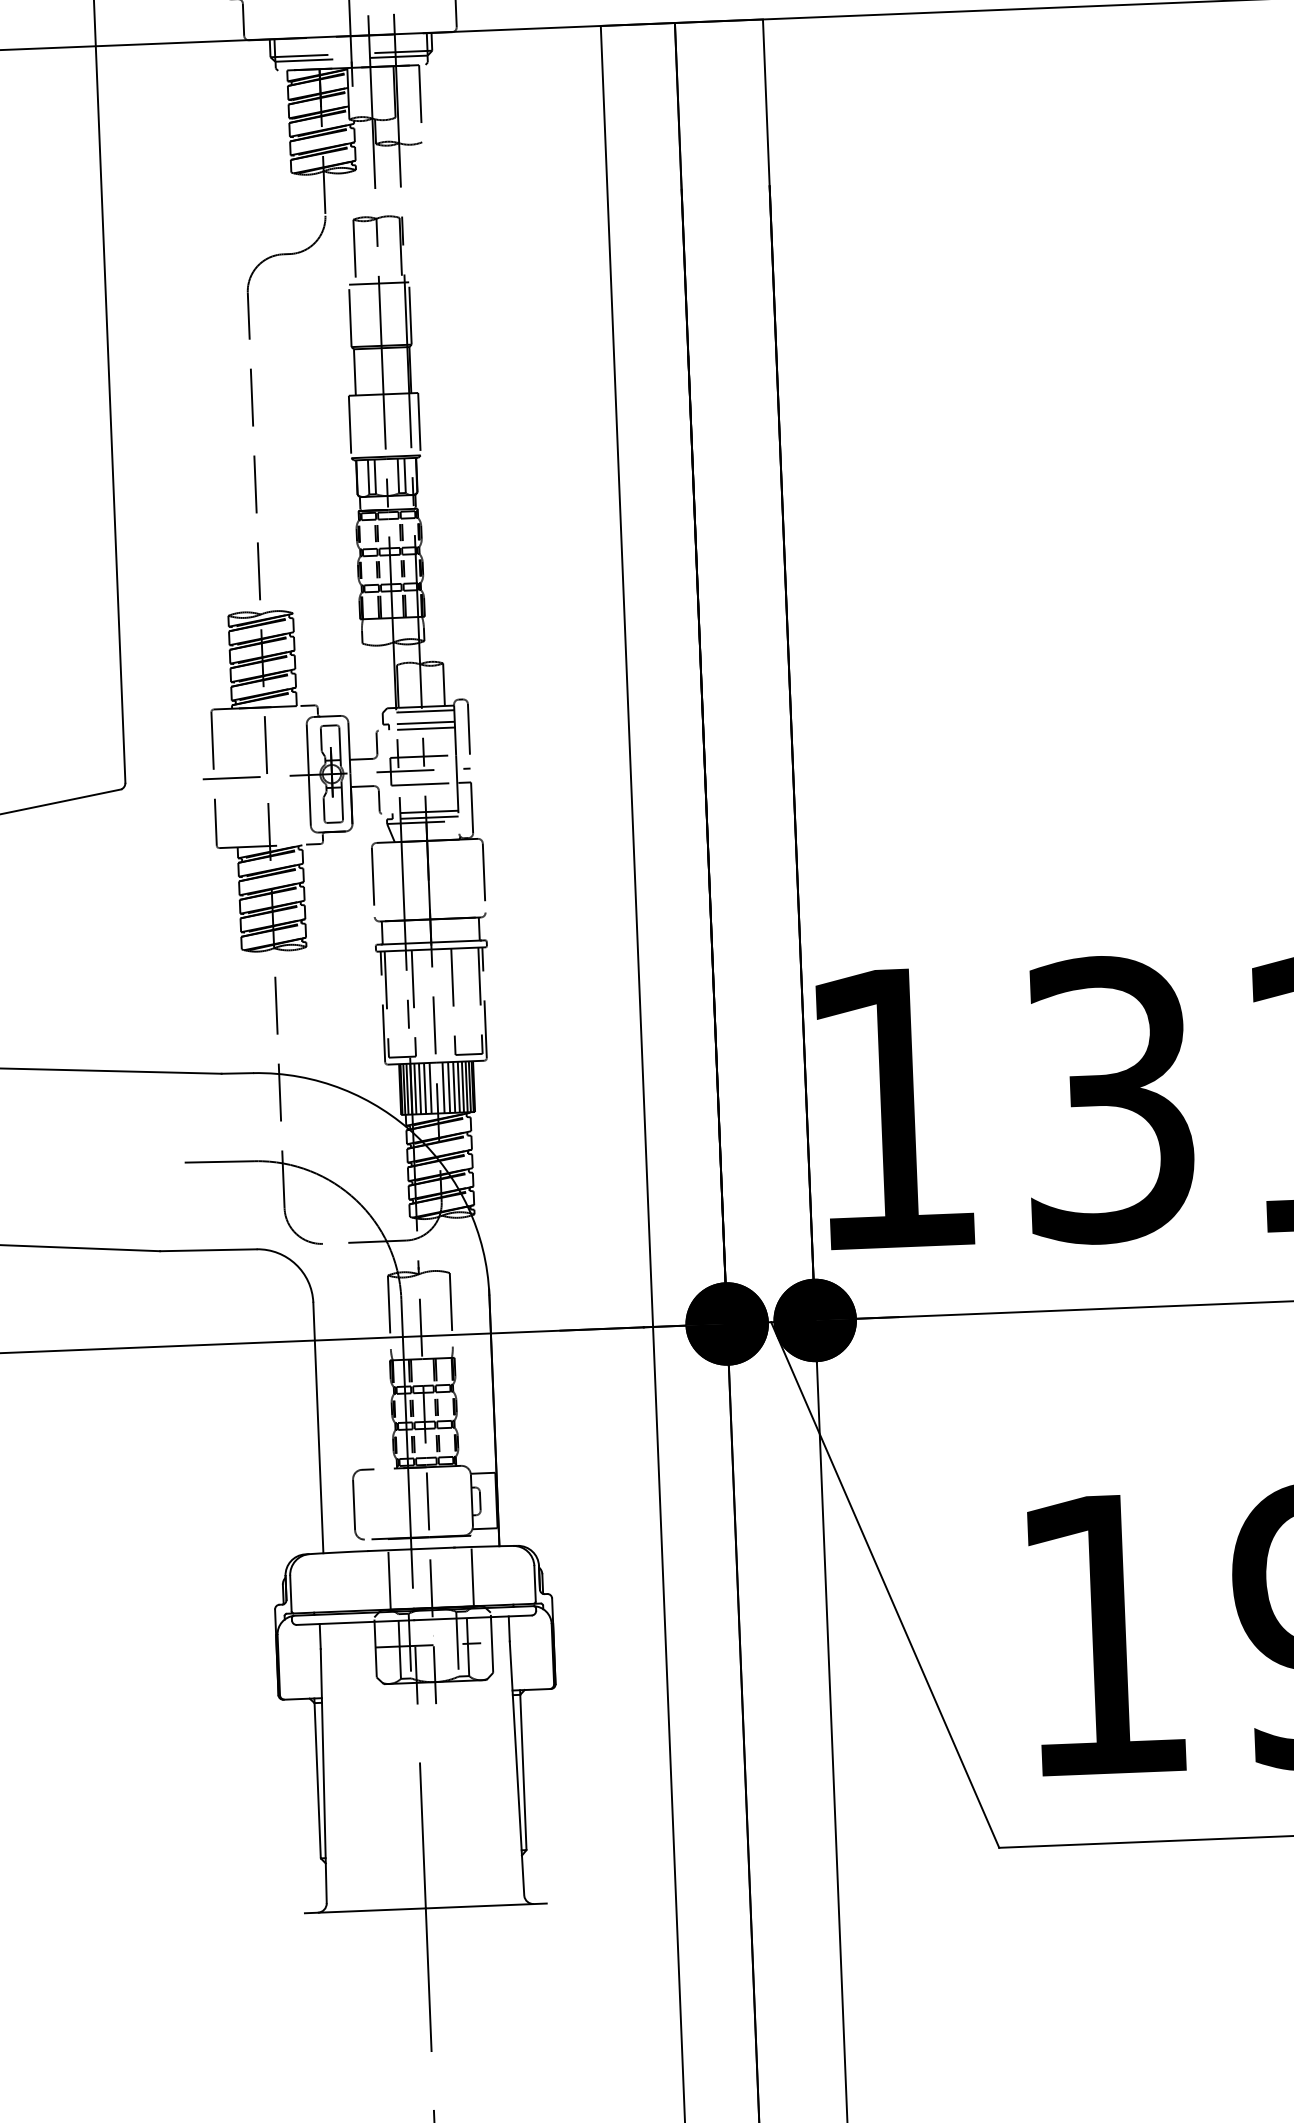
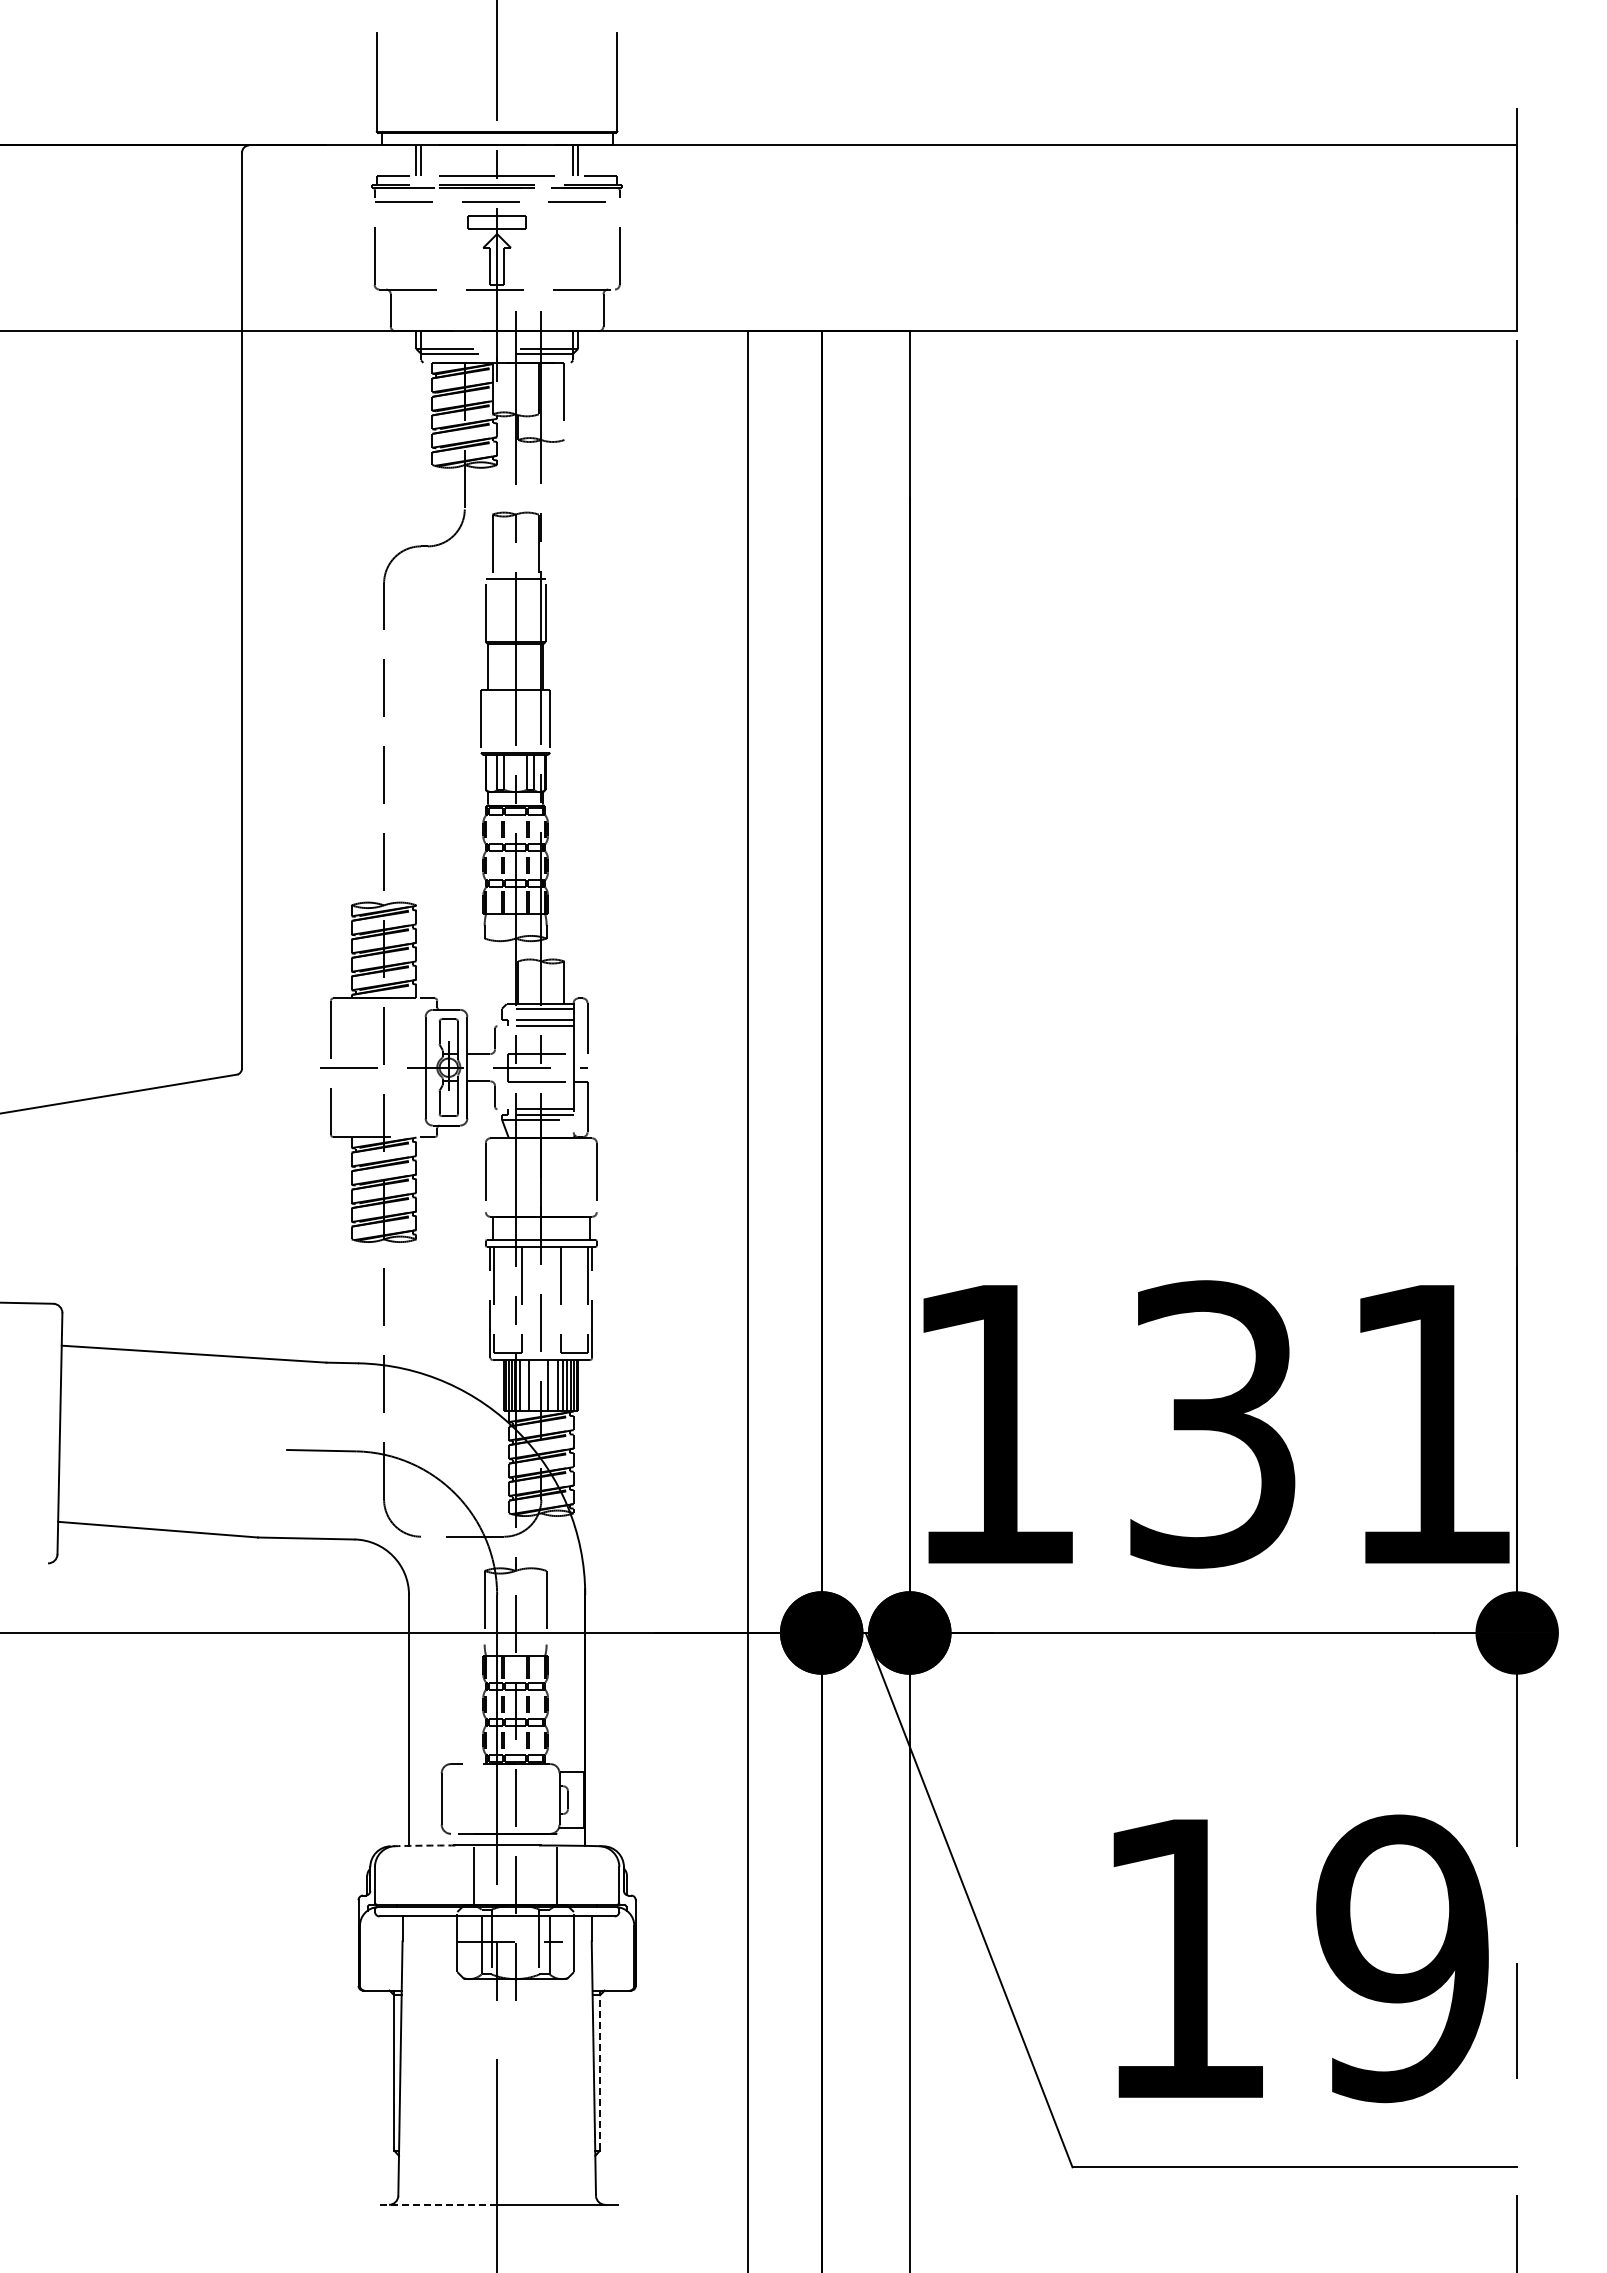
line: (449, 1087) -> (553, 1385), removed
line: (420, 1088) -> (524, 1385), removed
line: (430, 1088) -> (534, 1385), removed
arc: (337, 1552) -> (423, 1845), solid -> dashed
line: (523, 1770) -> (600, 2070), solid -> dashed
line: (365, 1910) -> (436, 2204), solid -> dashed

